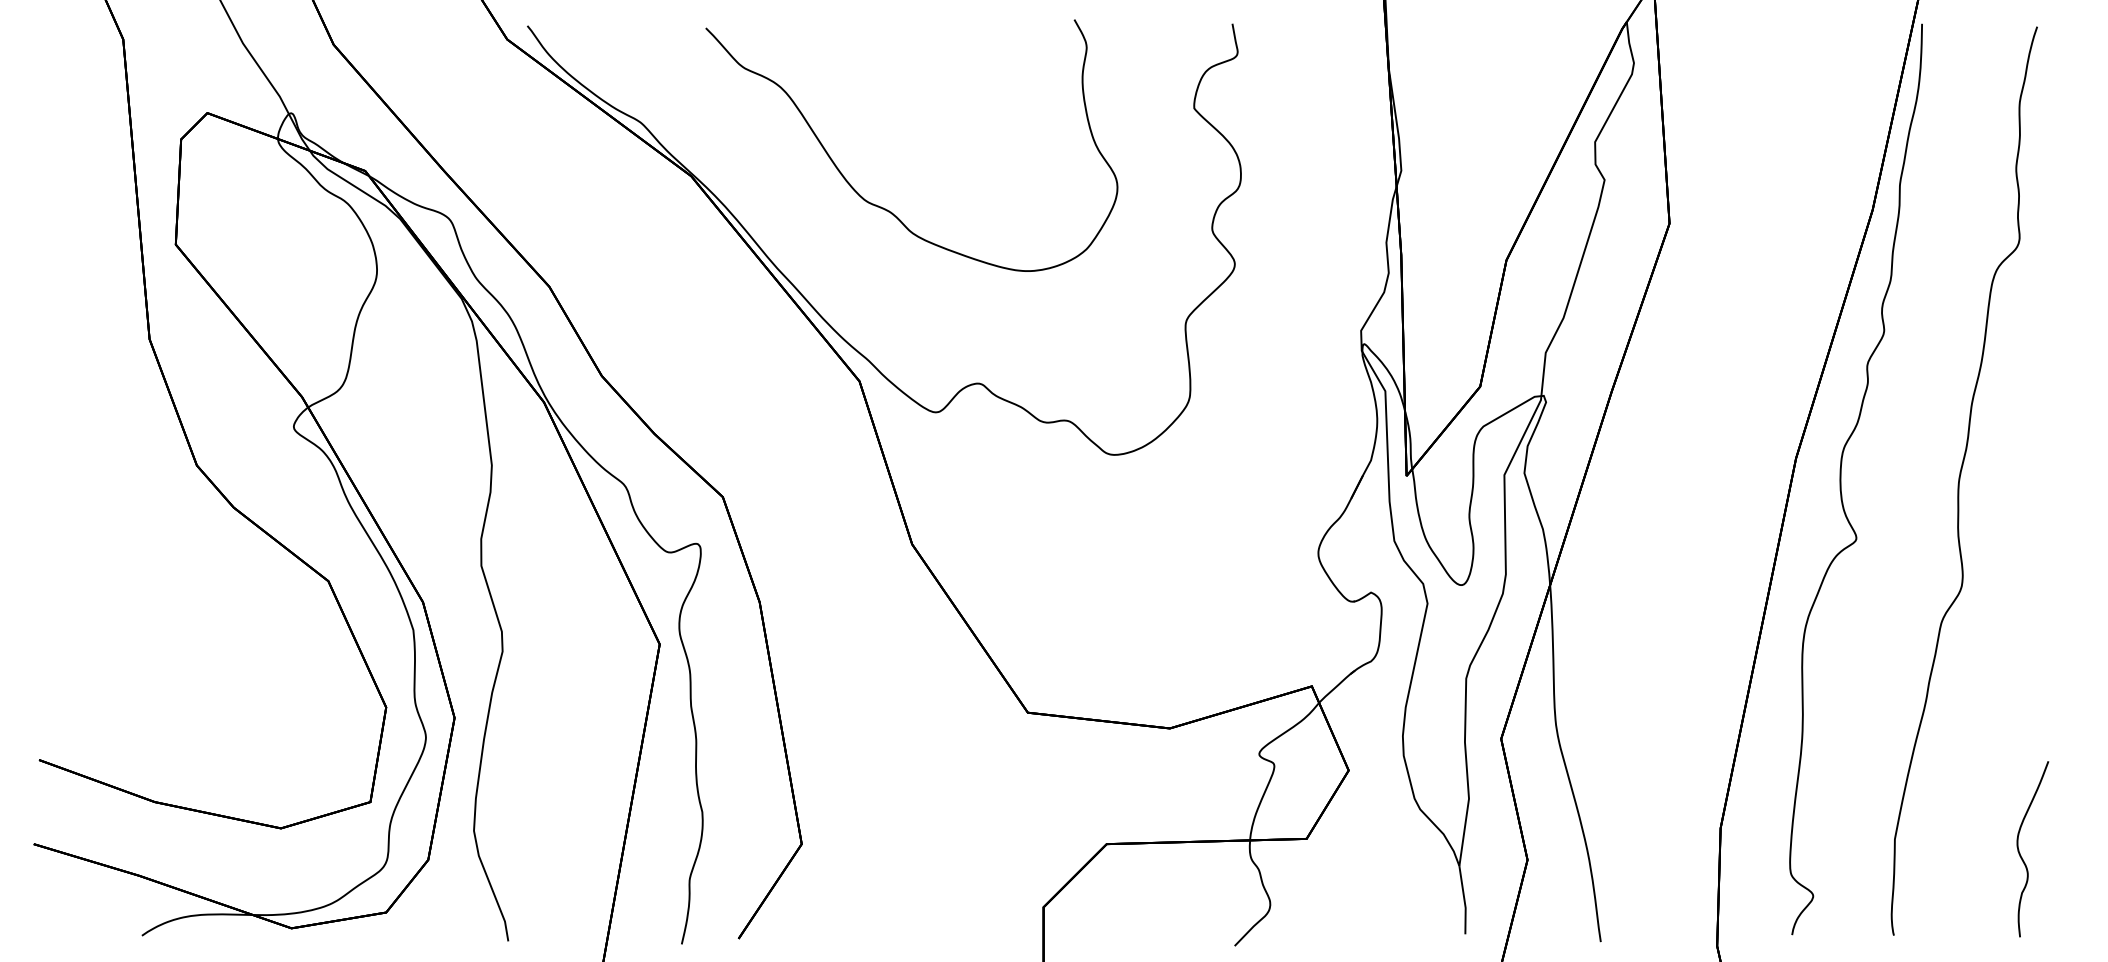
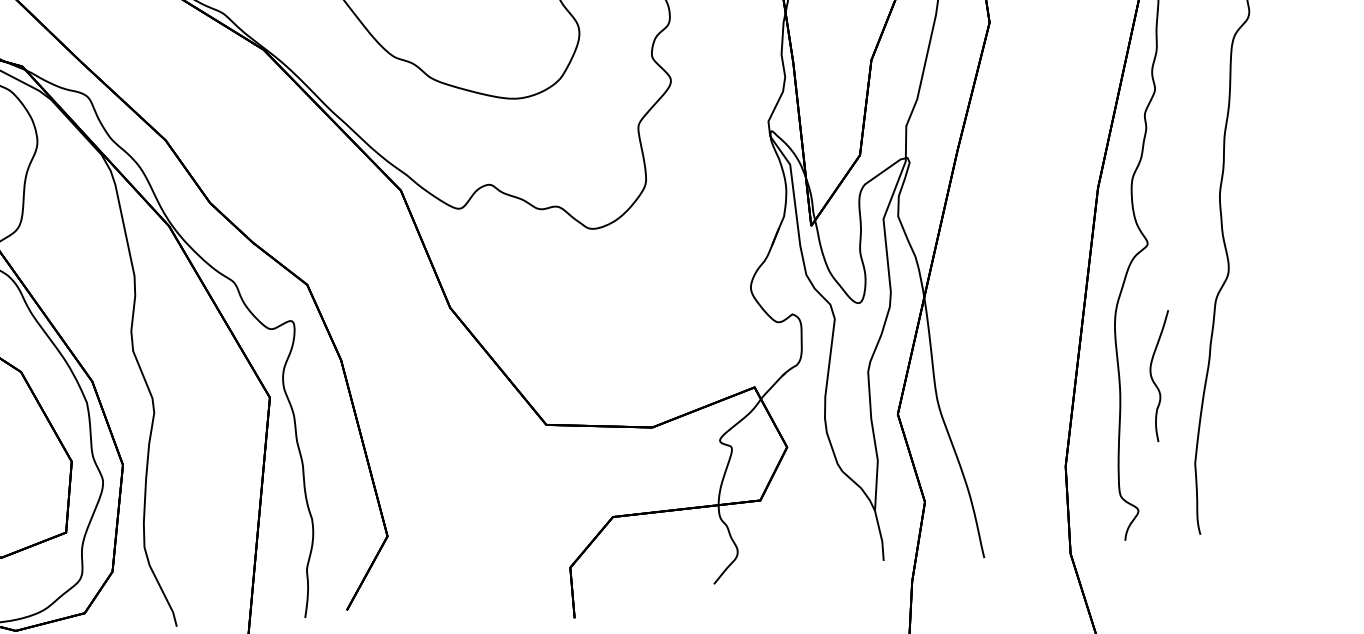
part: (2021, 855) -> (1154, 381), moved

